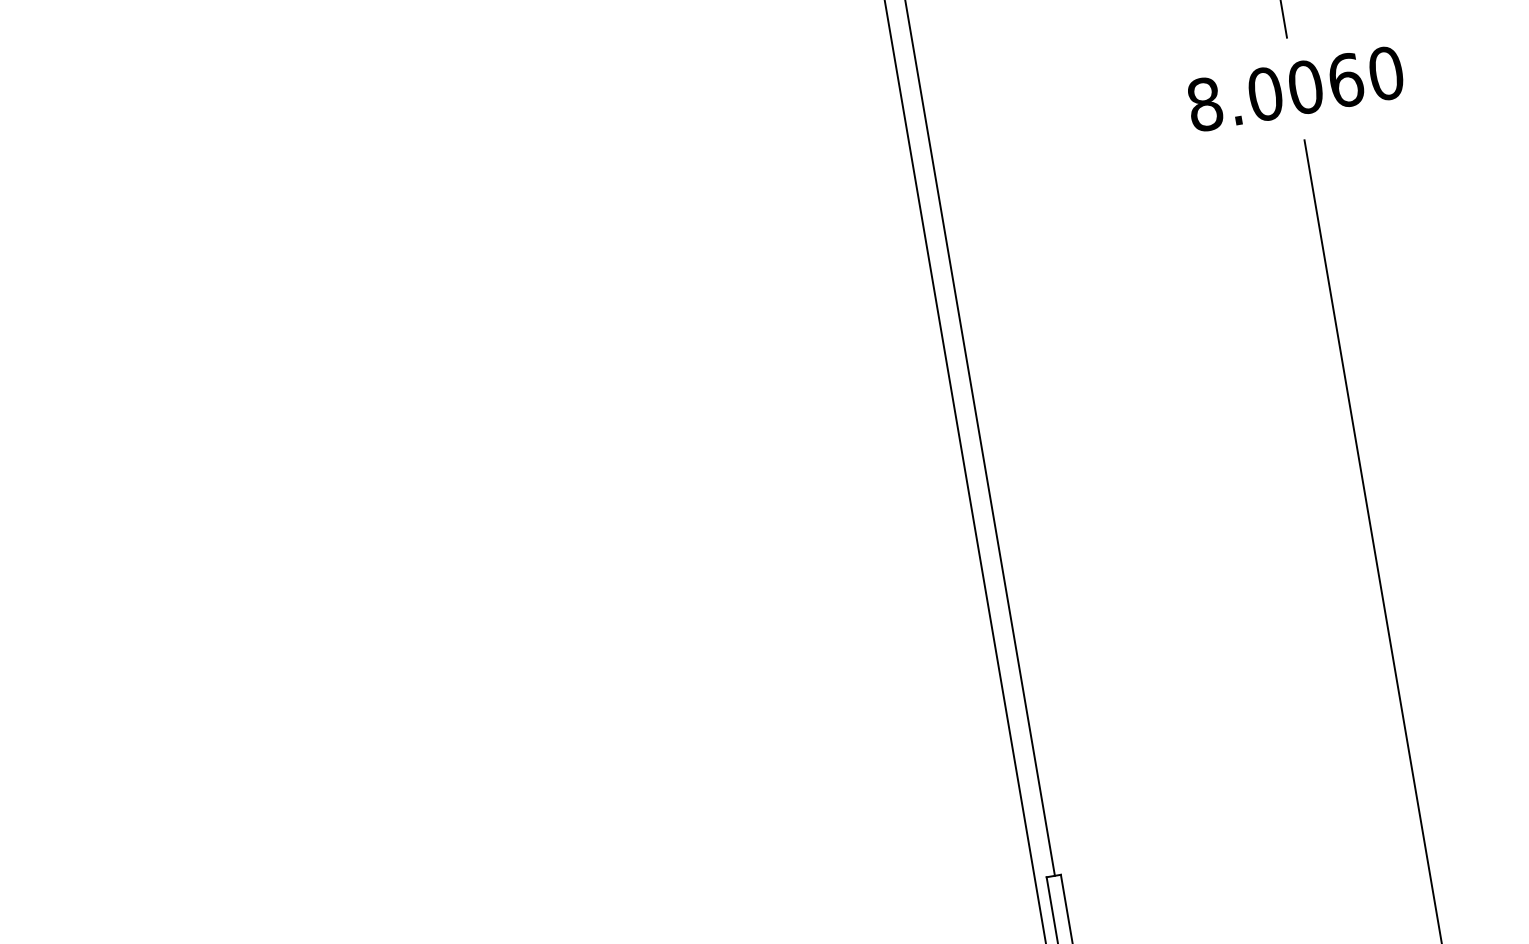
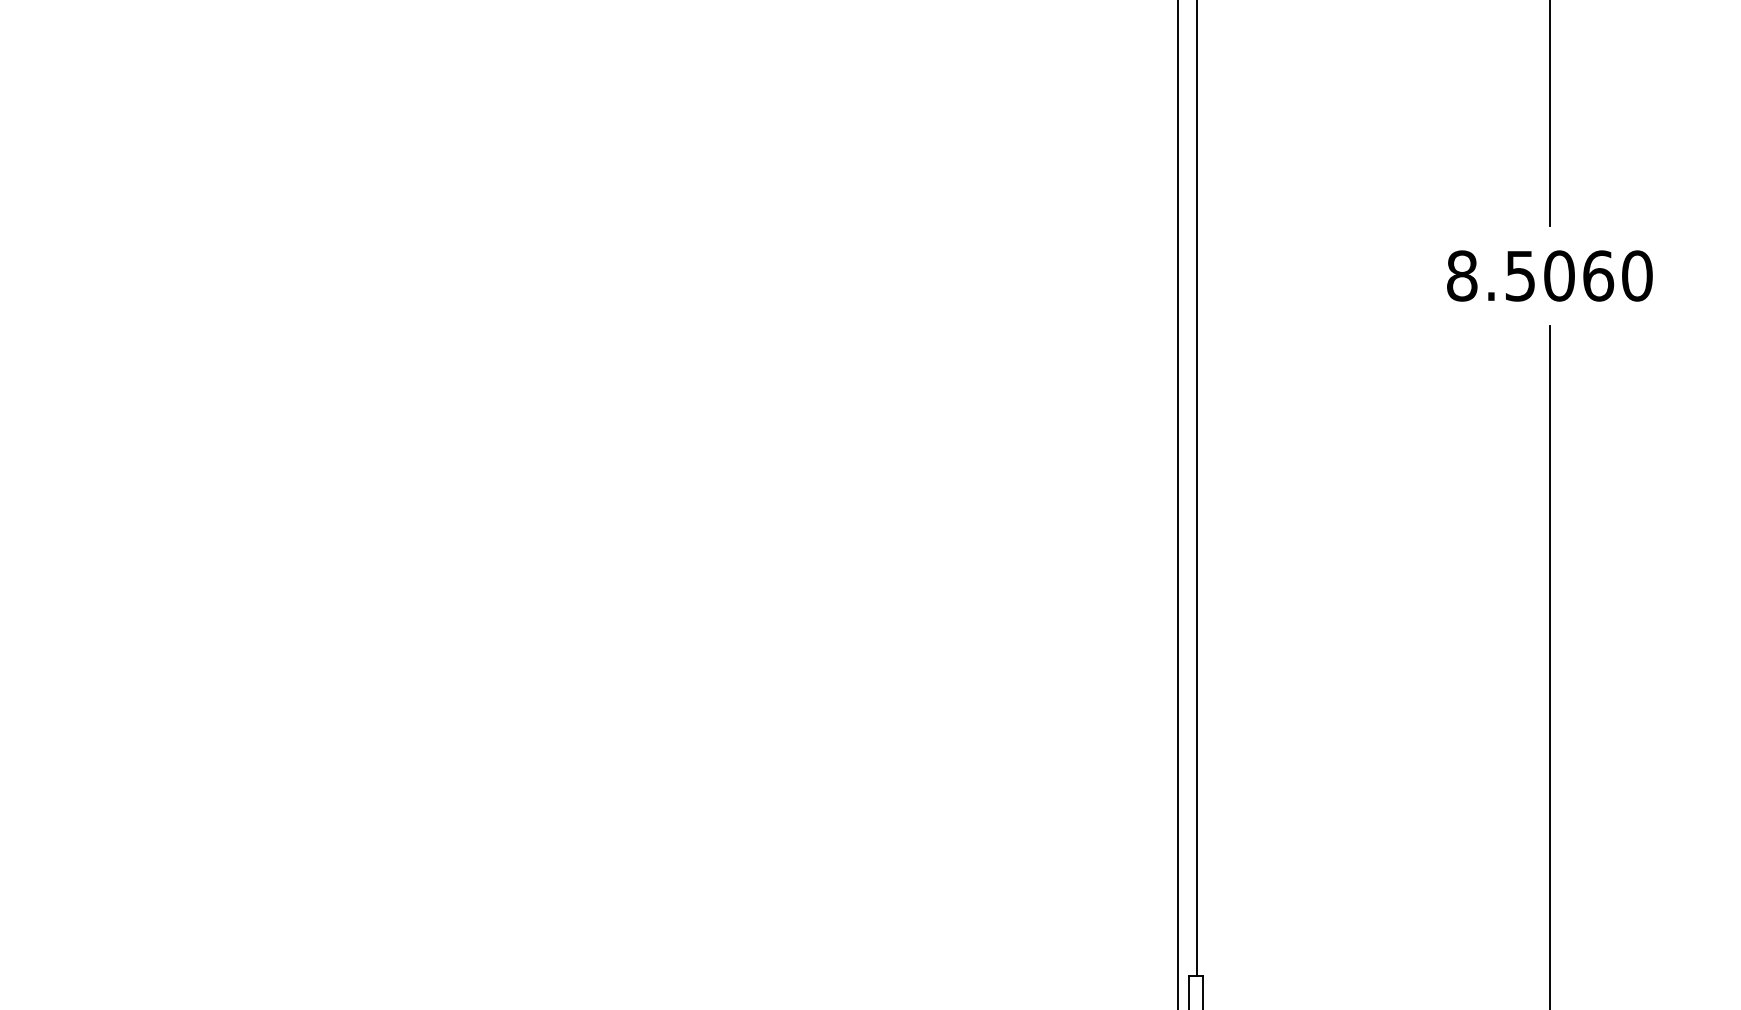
text: (1265, 93) -> (1520, 275), 8.0060 -> 8.5060

